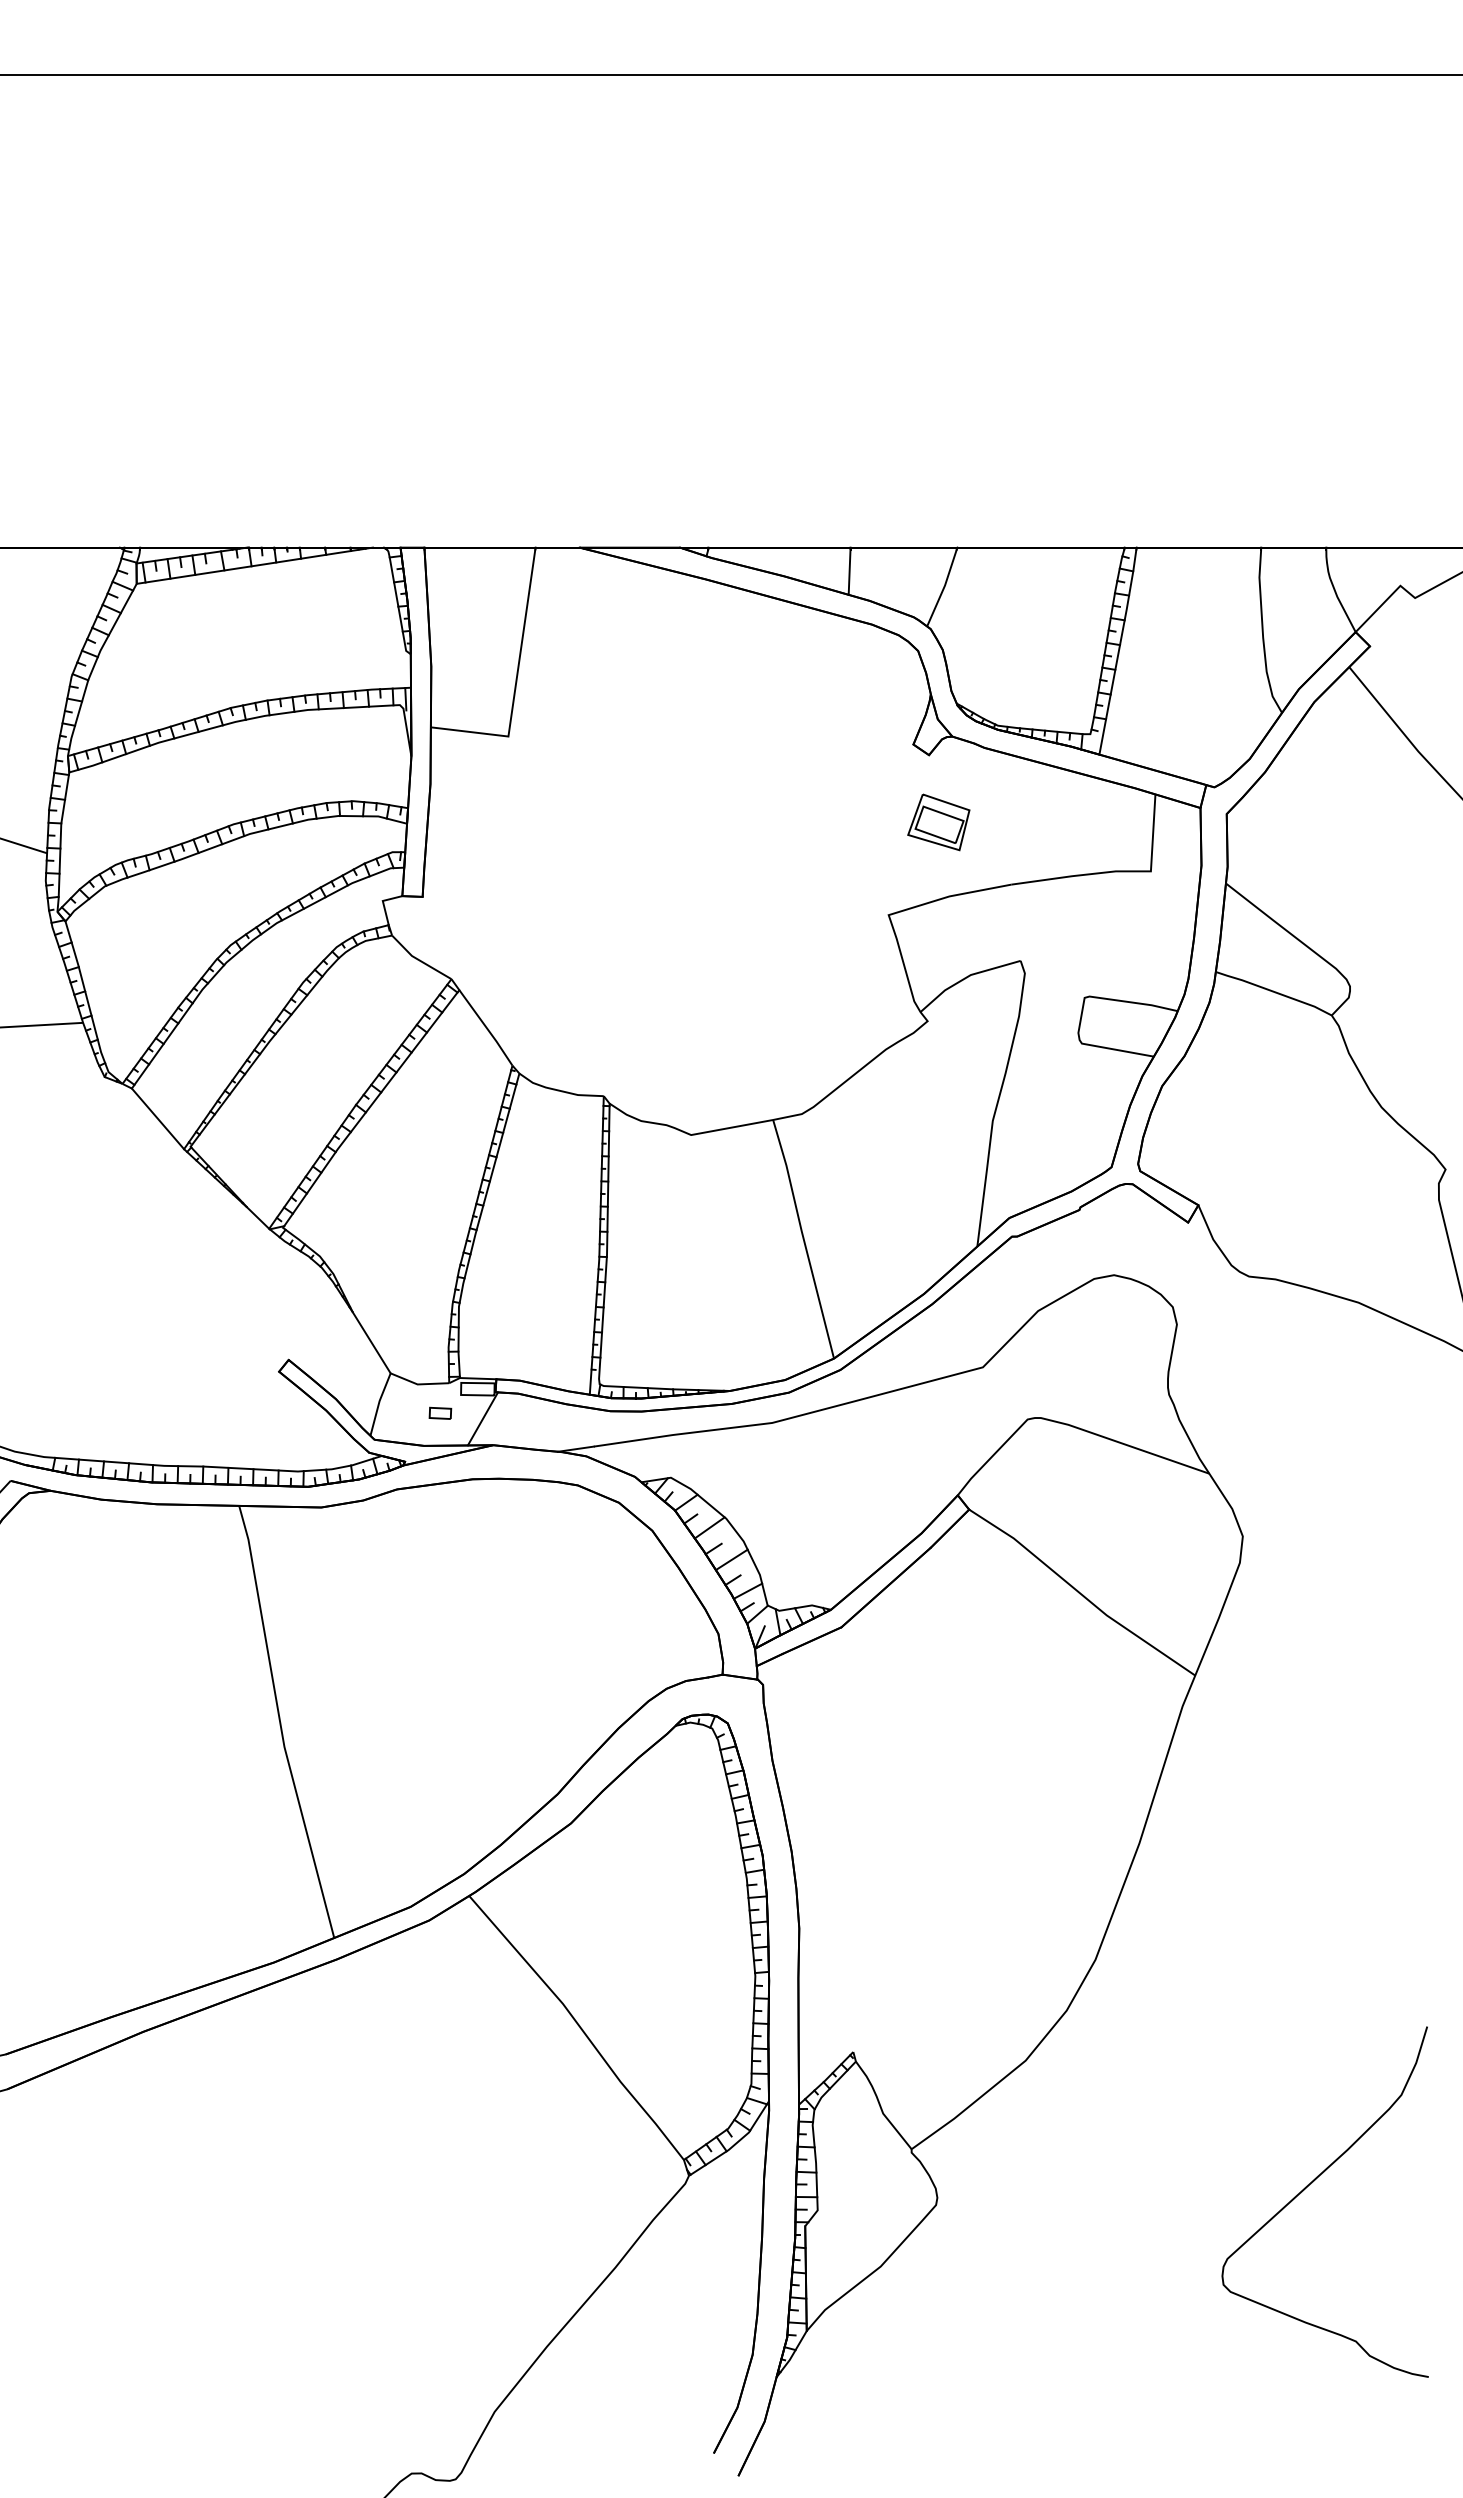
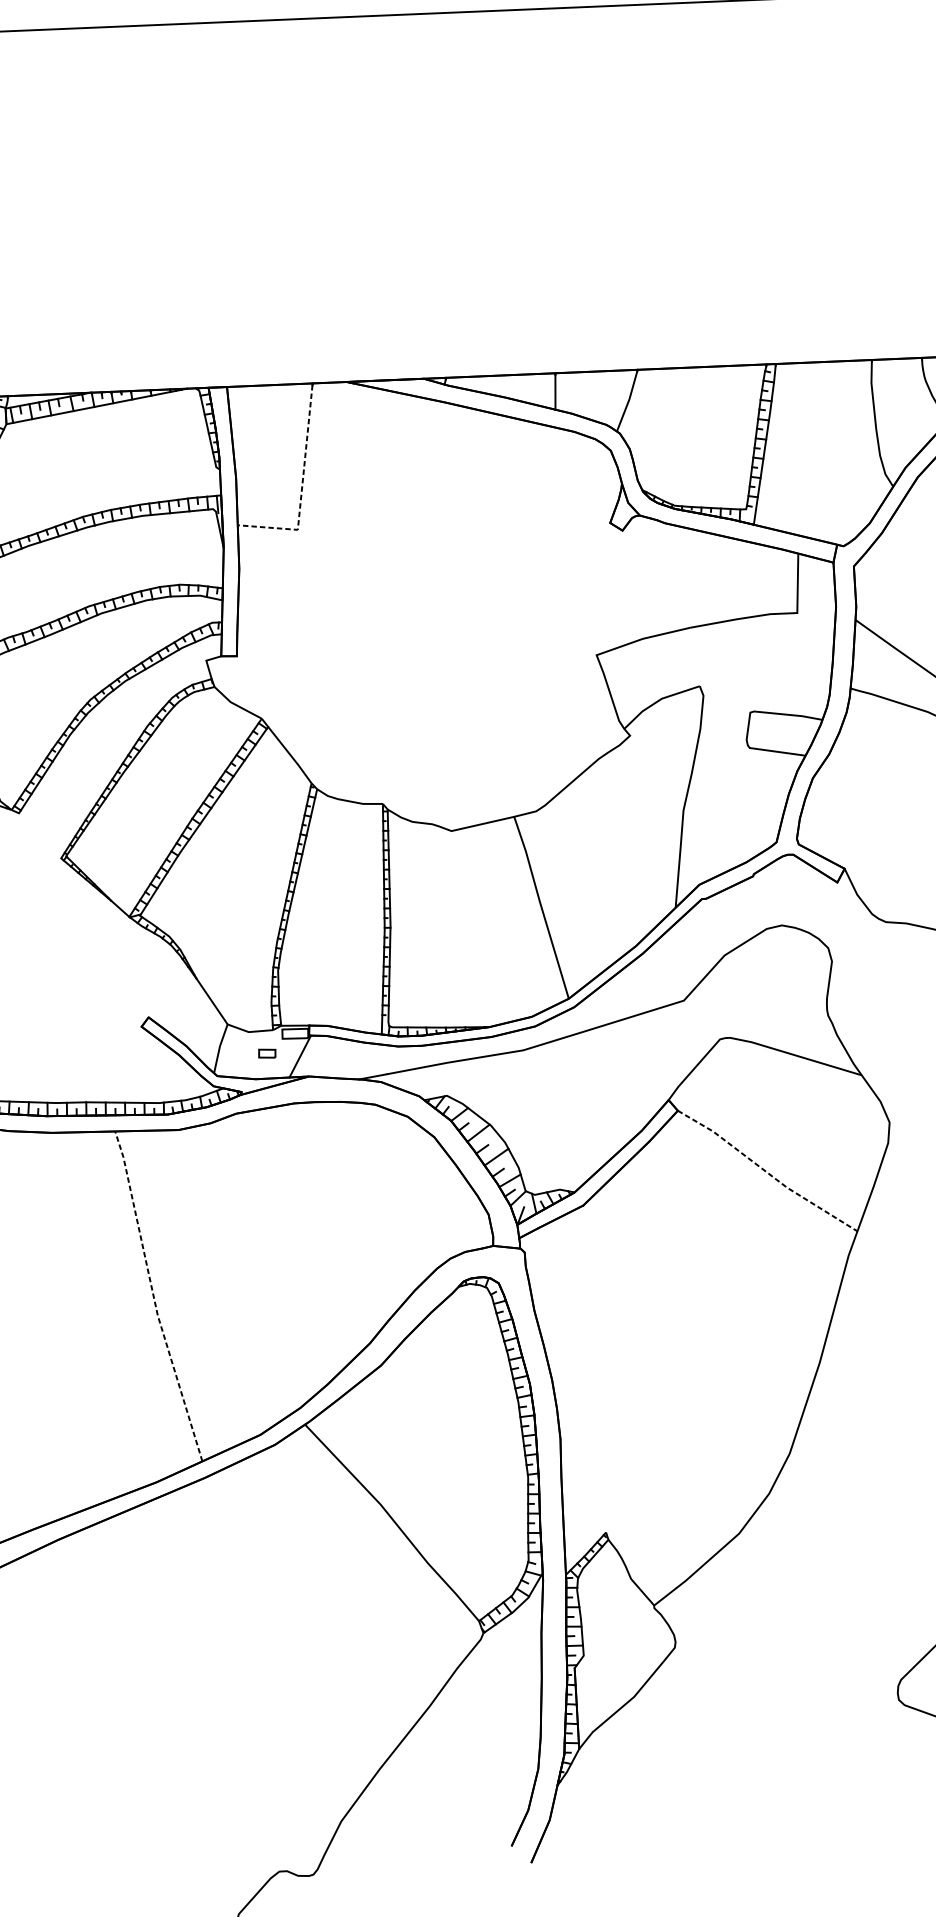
line: (516, 683) -> (302, 488), solid -> dashed
part: (938, 822) -> (632, 582), removed
line: (157, 1118) -> (39, 835), removed
line: (1080, 1593) -> (766, 1171), solid -> dashed
line: (280, 1723) -> (154, 1297), solid -> dashed

